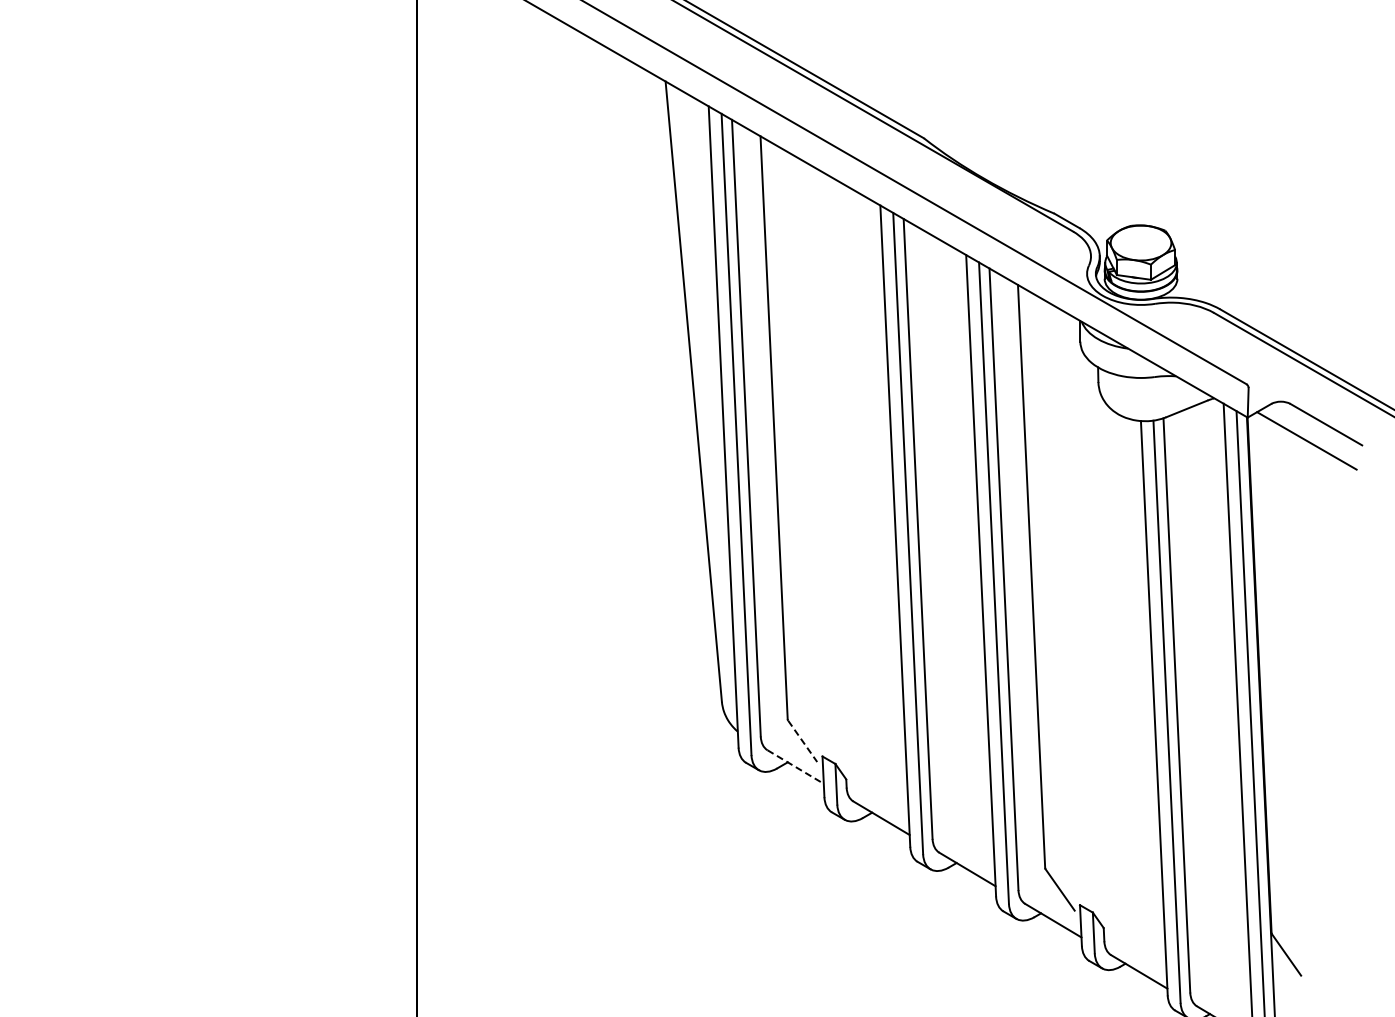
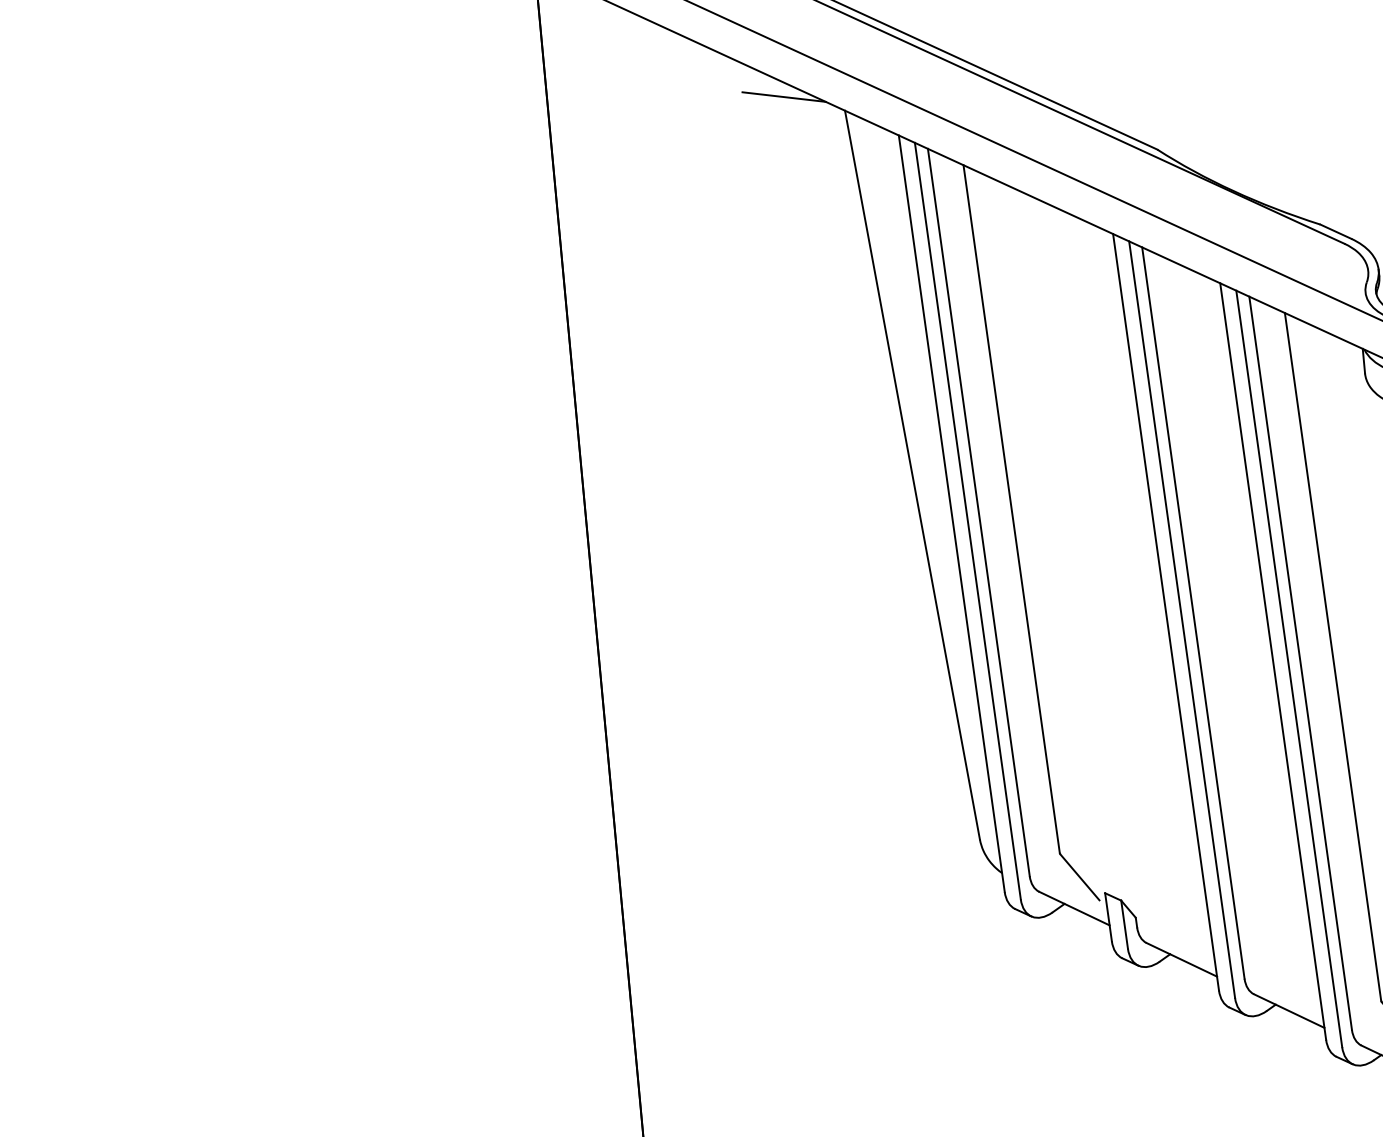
line: (615, 65) -> (783, 97), added
line: (803, 741) -> (1080, 877), dashed -> solid
line: (795, 767) -> (1074, 909), dashed -> solid

